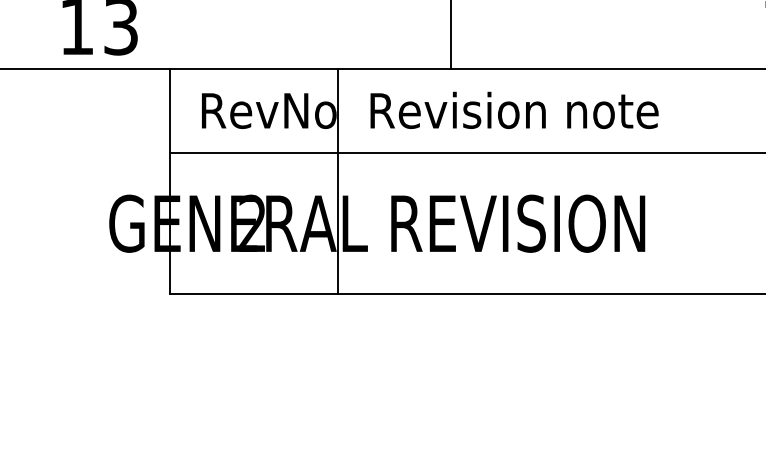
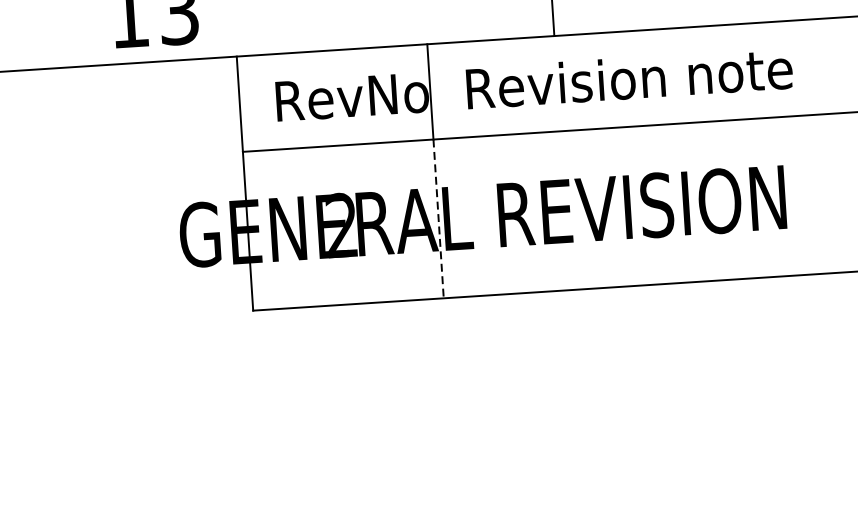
line: (338, 223) -> (438, 219), solid -> dashed

